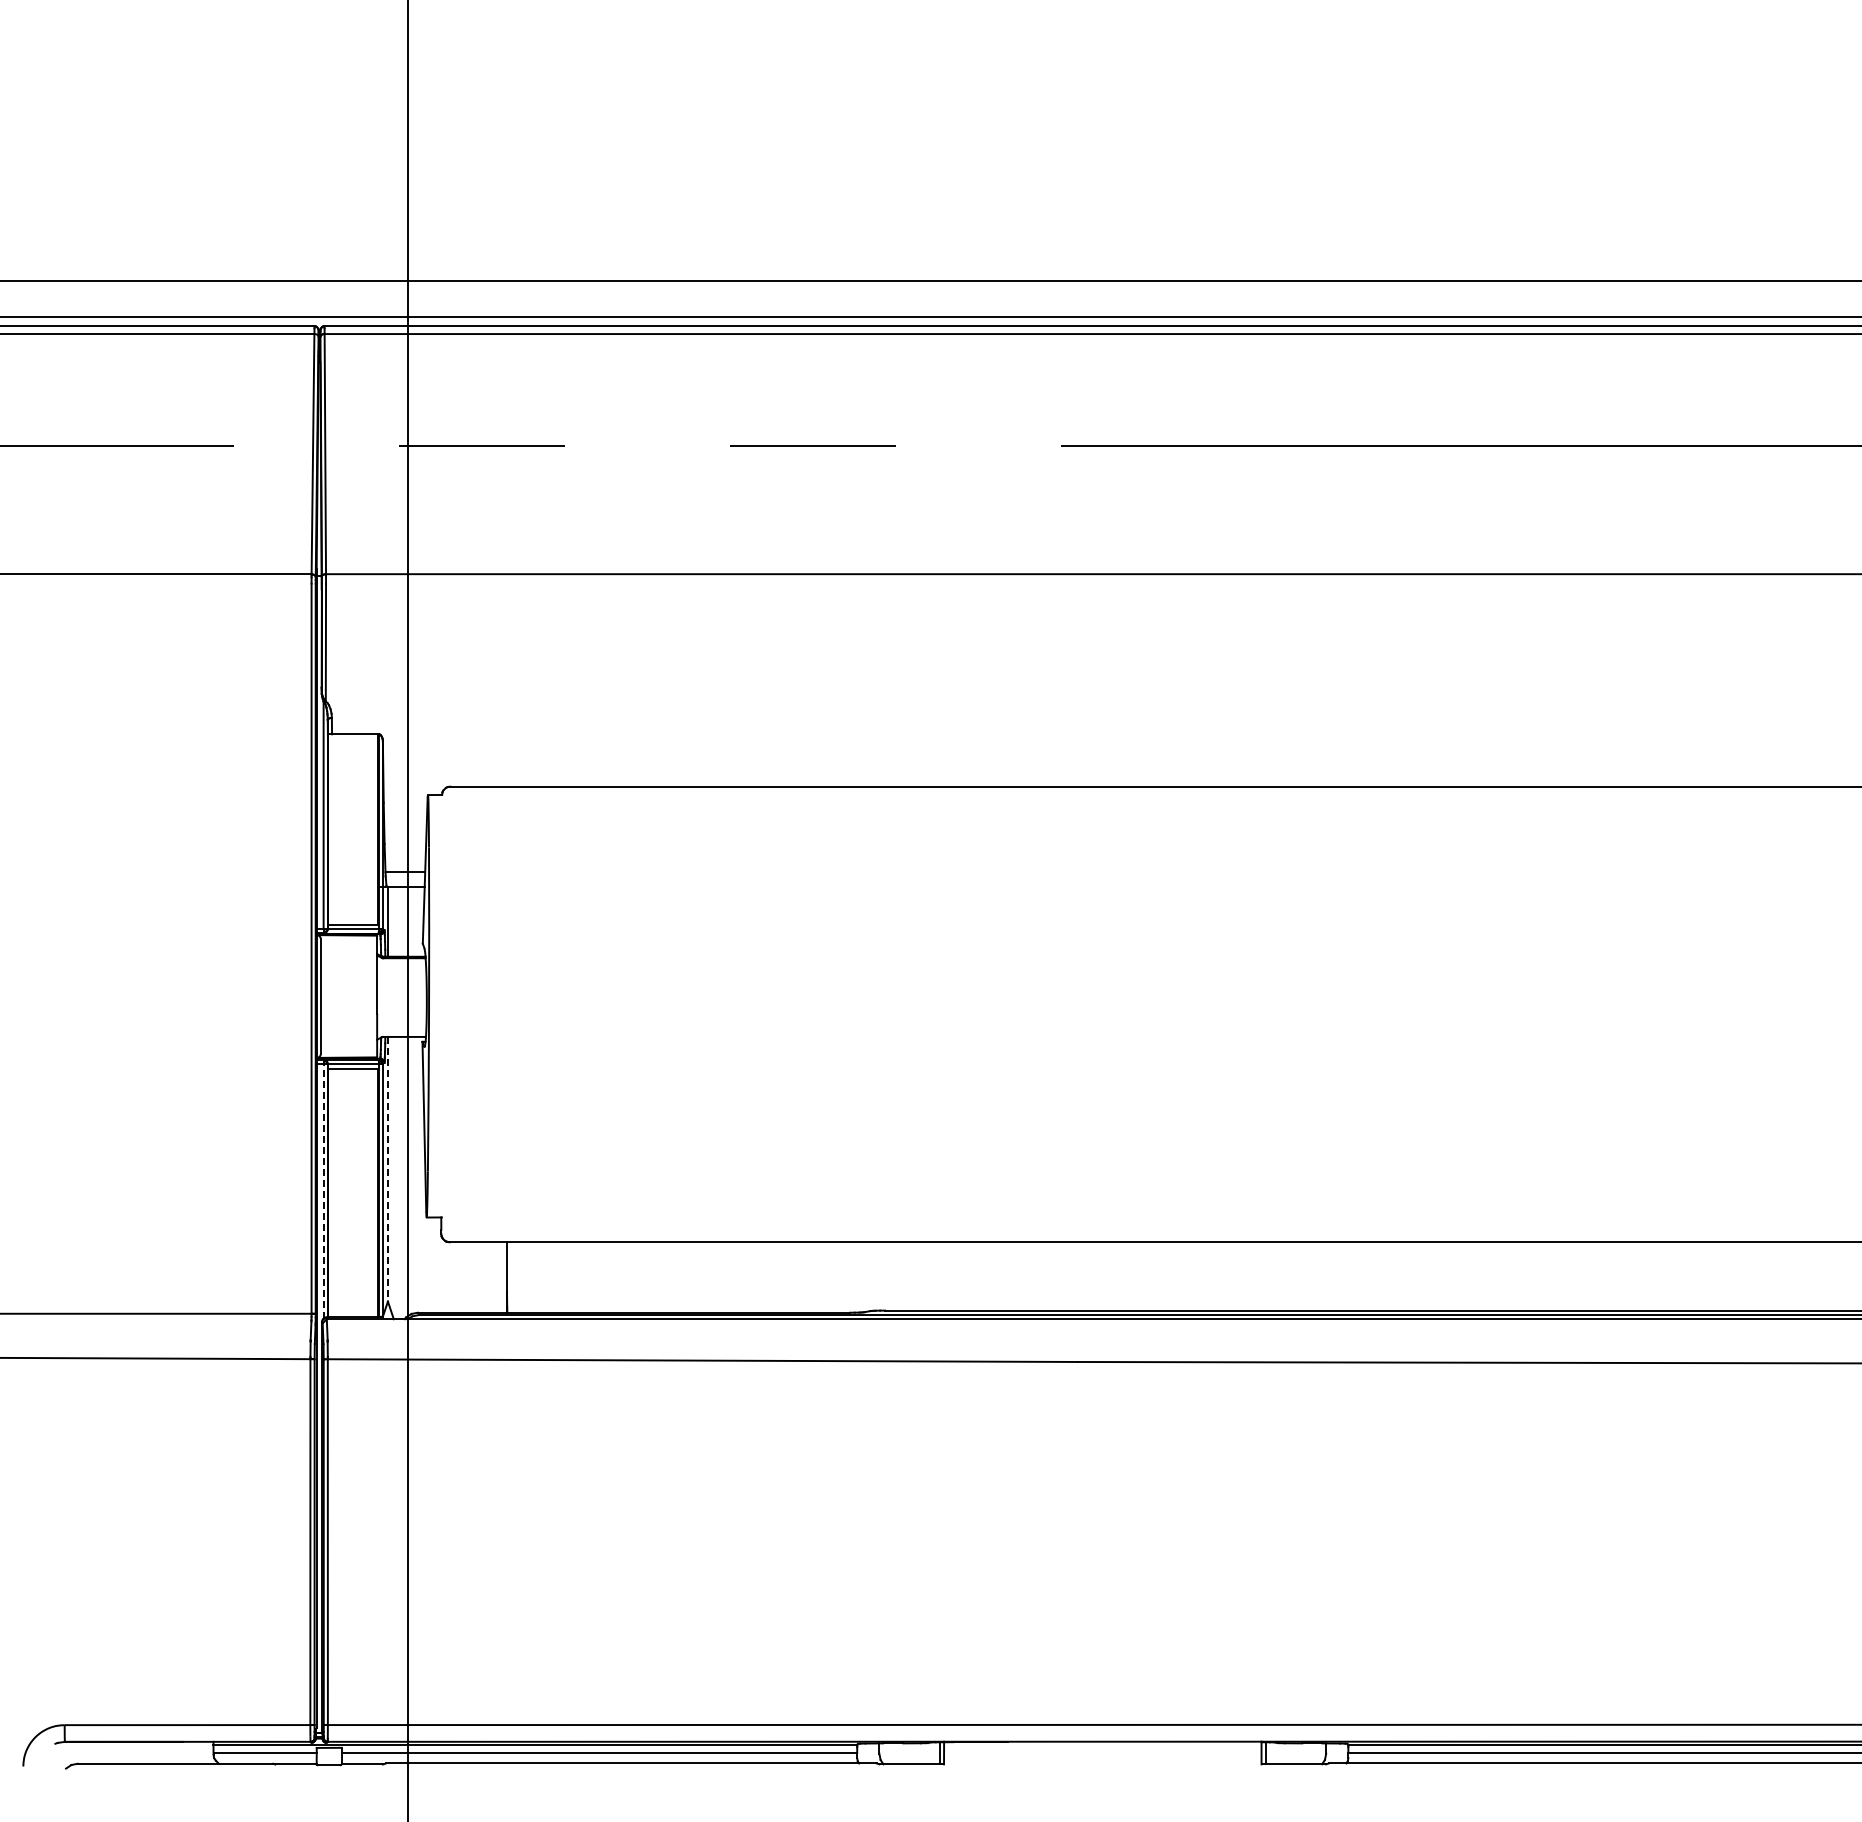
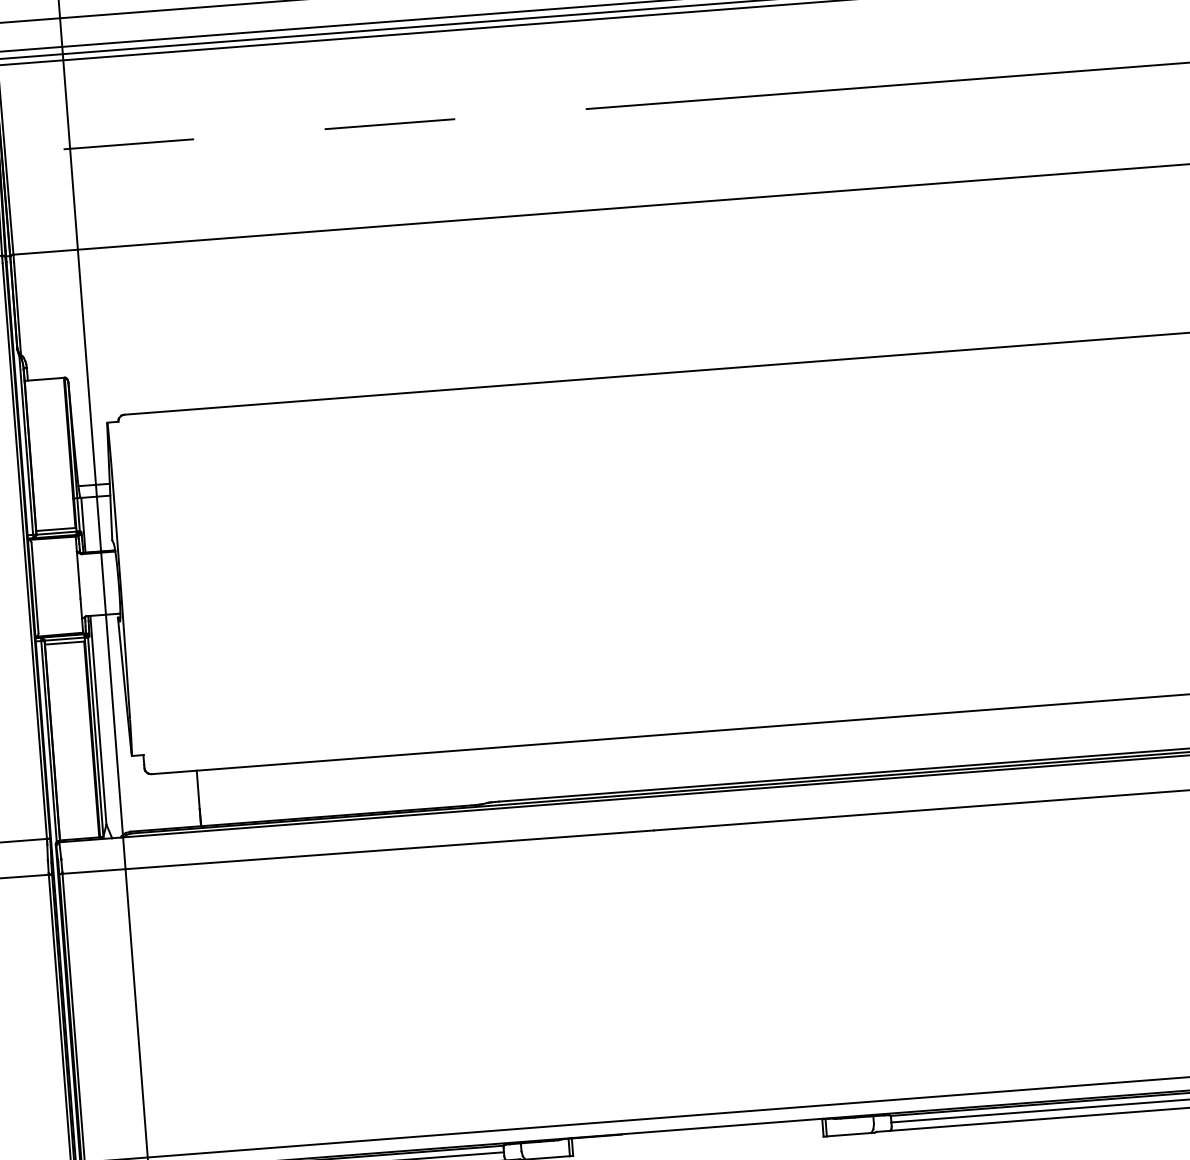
line: (387, 1169) -> (98, 720), dashed -> solid
line: (323, 1191) -> (48, 741), dashed -> solid

